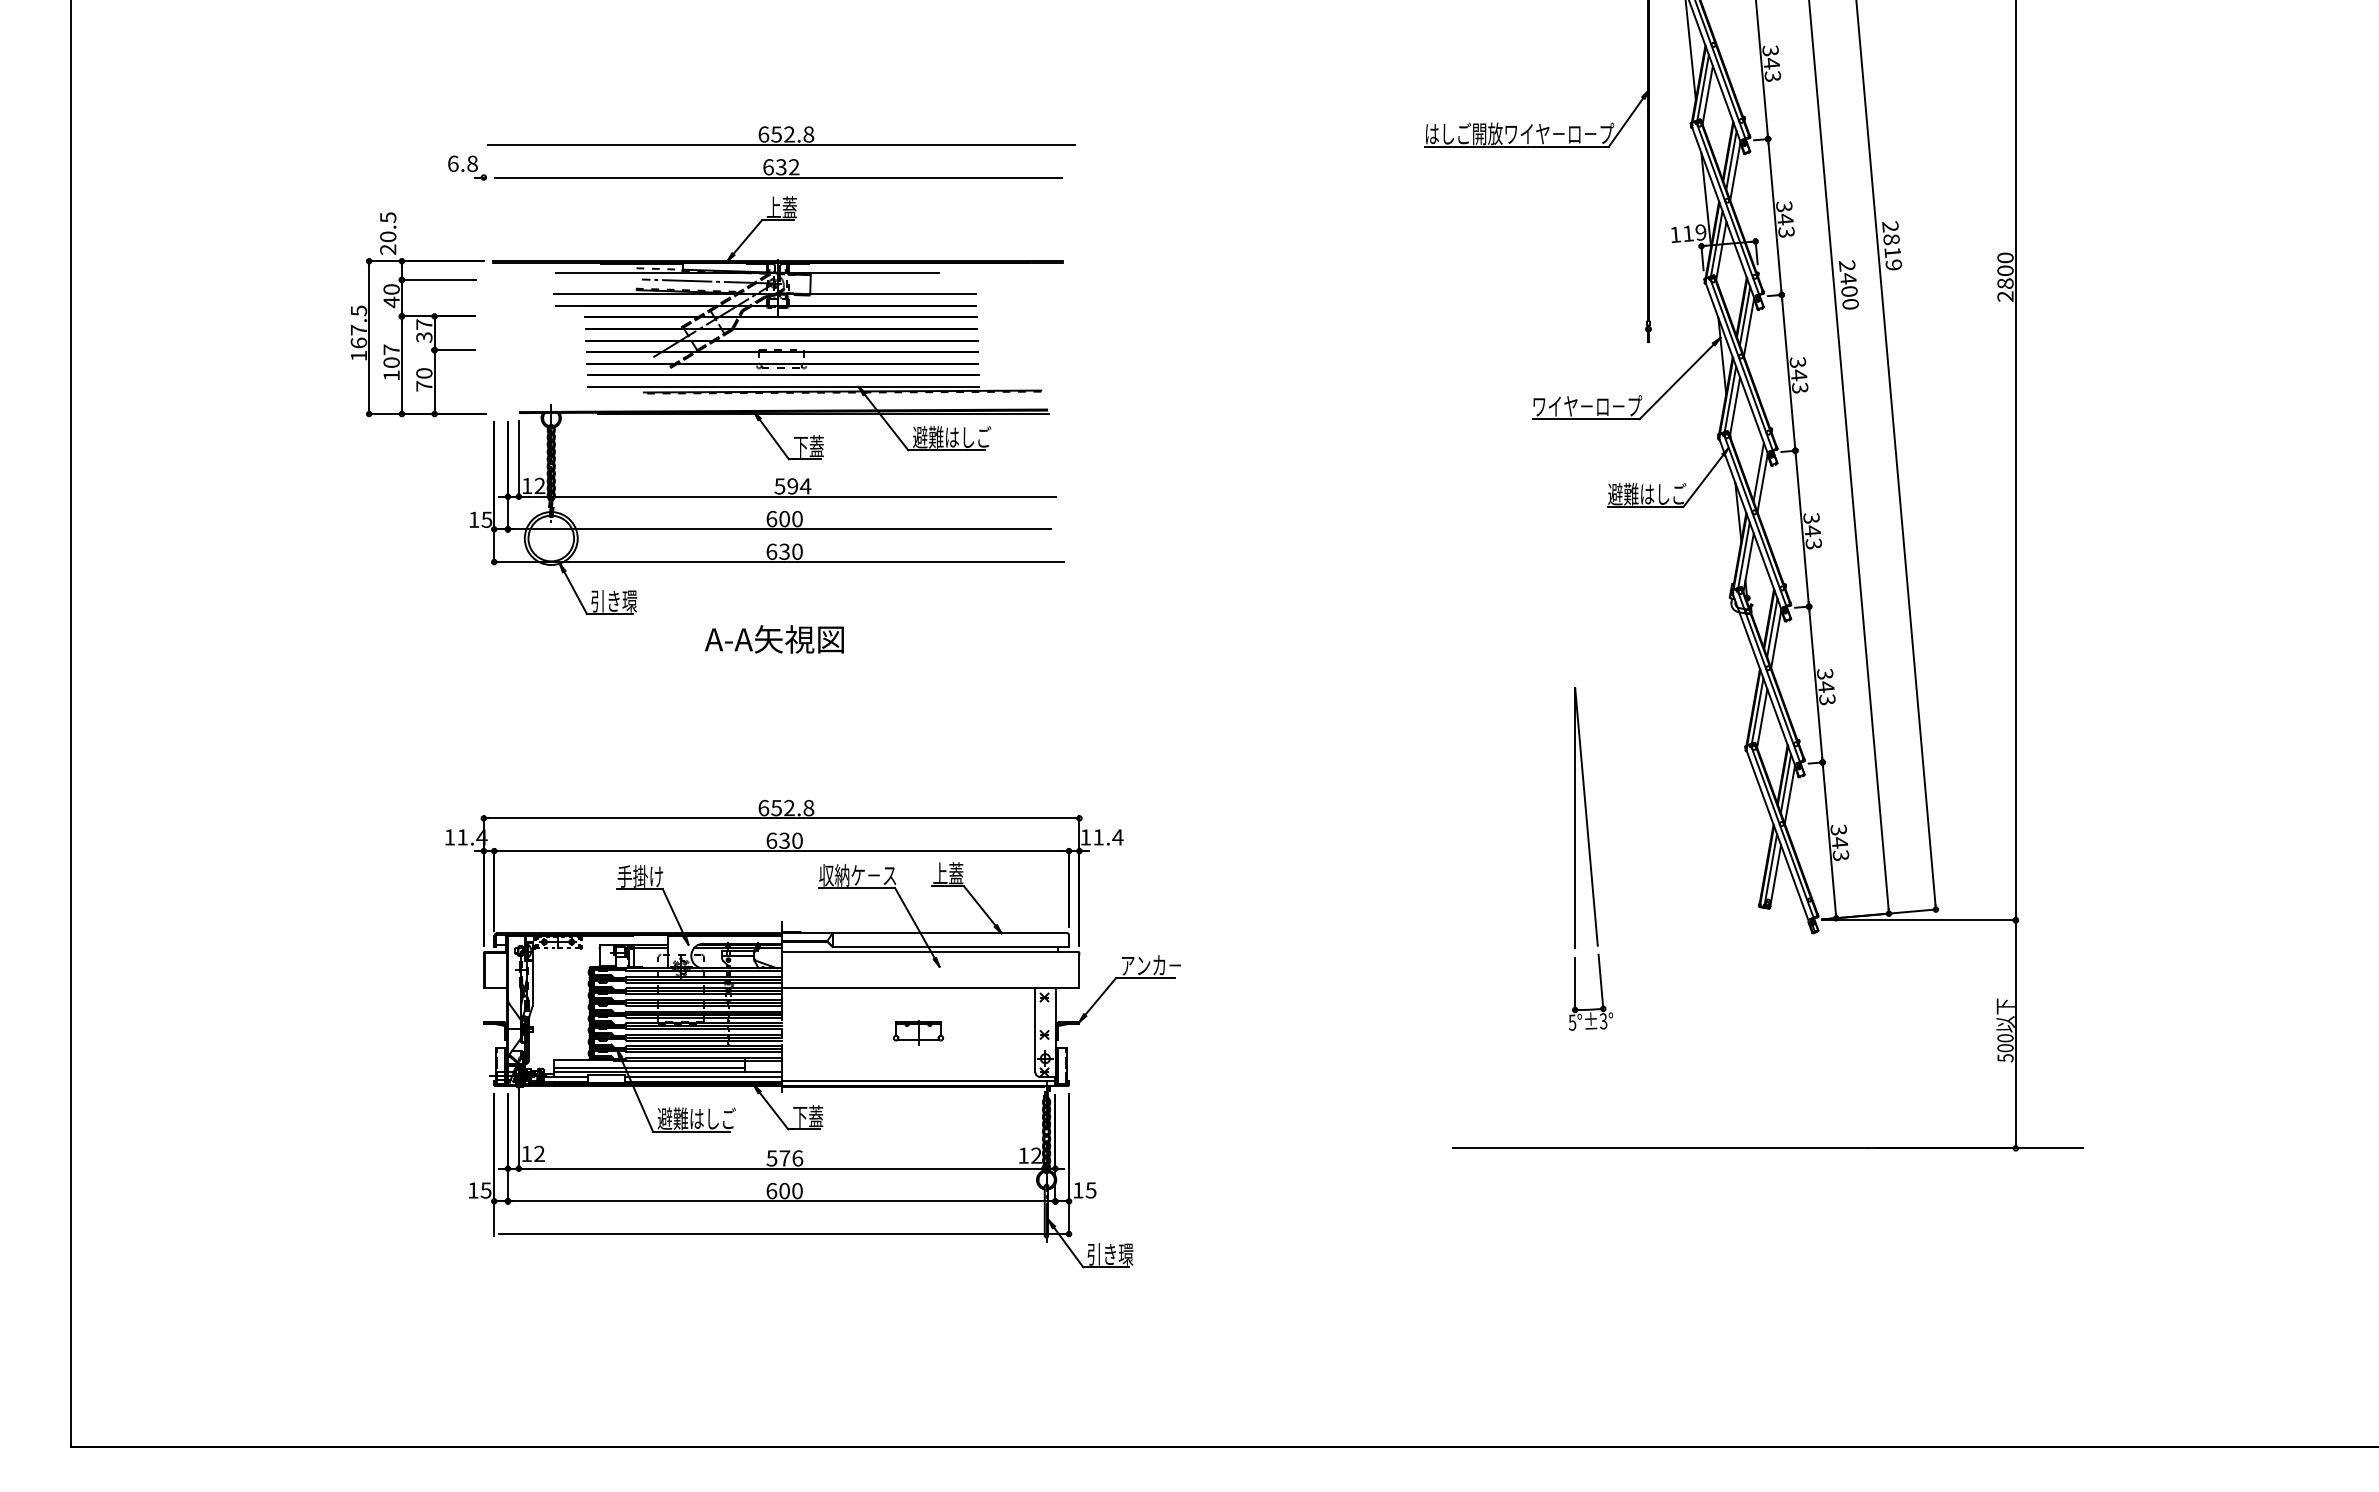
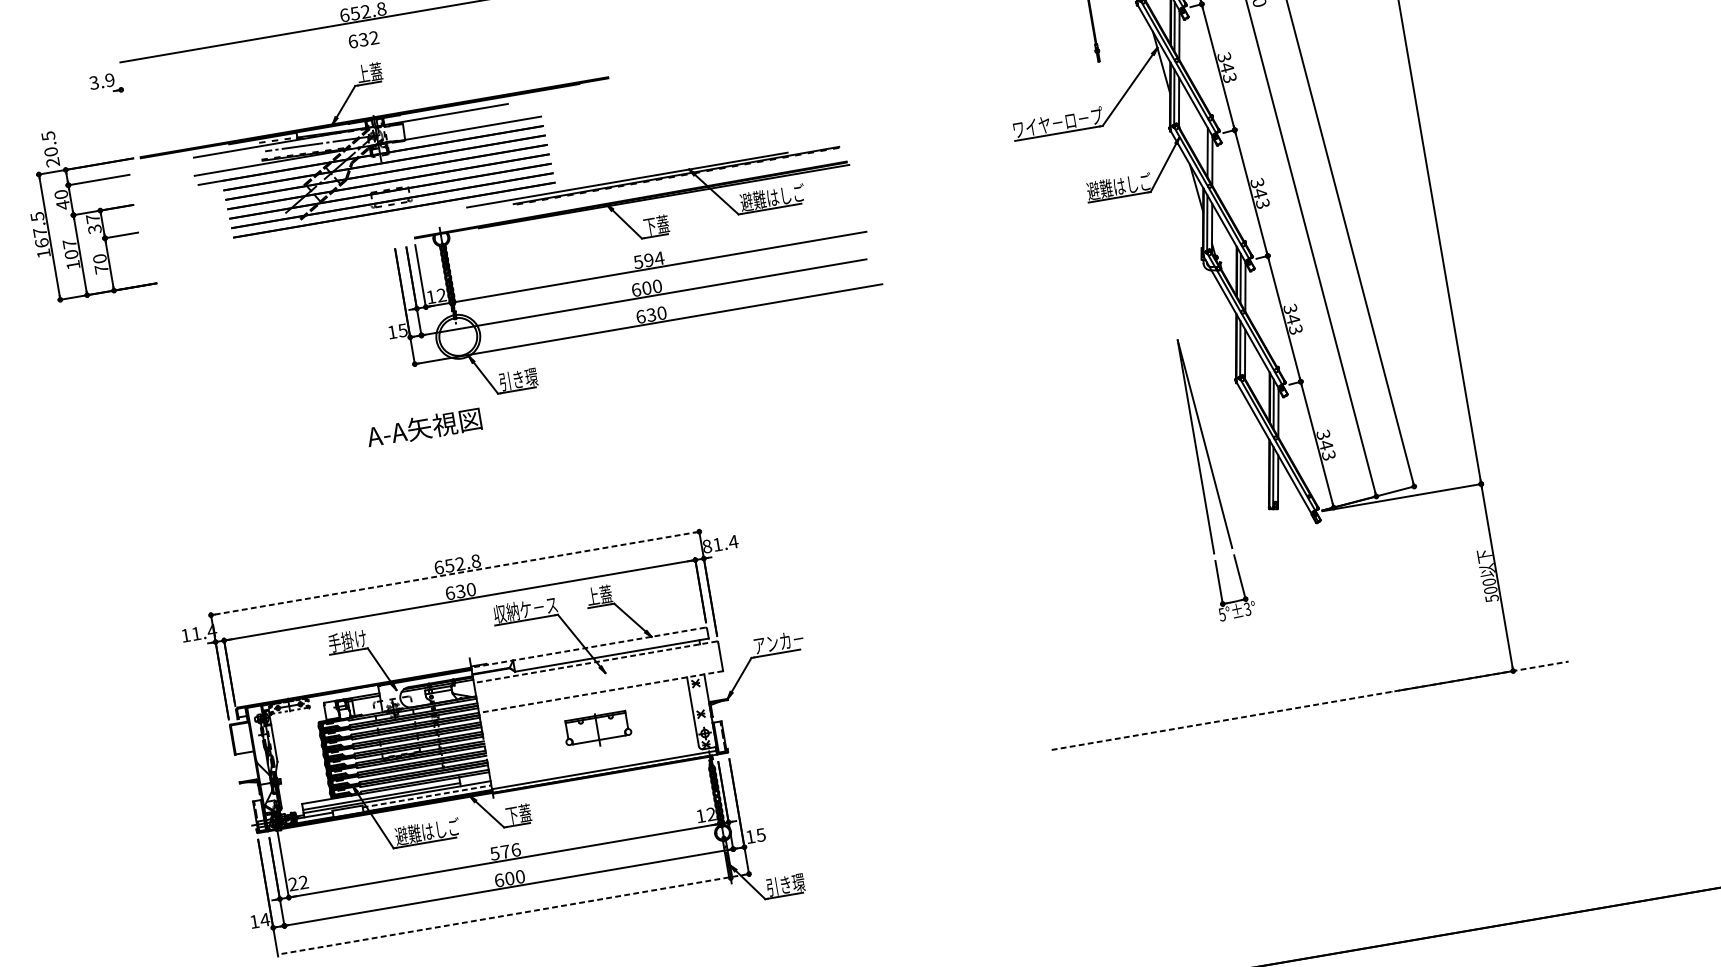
text: (462, 163) -> (101, 81), 6.8 -> 3.9
line: (778, 177) -> (362, 48), removed
part: (766, 500) -> (629, 275), moved
line: (782, 818) -> (455, 573), solid -> dashed
text: (1085, 837) -> (706, 546), 11.4 -> 81.4
part: (1591, 858) -> (1214, 477), moved
line: (924, 933) -> (588, 647), solid -> dashed
line: (929, 951) -> (595, 661), solid -> dashed
line: (930, 988) -> (601, 692), solid -> dashed
part: (917, 1032) -> (596, 730), size x1.6
line: (703, 1076) -> (427, 796), solid -> dashed
line: (1768, 1148) -> (1310, 705), solid -> dashed
text: (526, 1153) -> (292, 883), 12 -> 22
text: (485, 1190) -> (264, 920), 15 -> 14
line: (781, 1234) -> (513, 914), solid -> dashed

